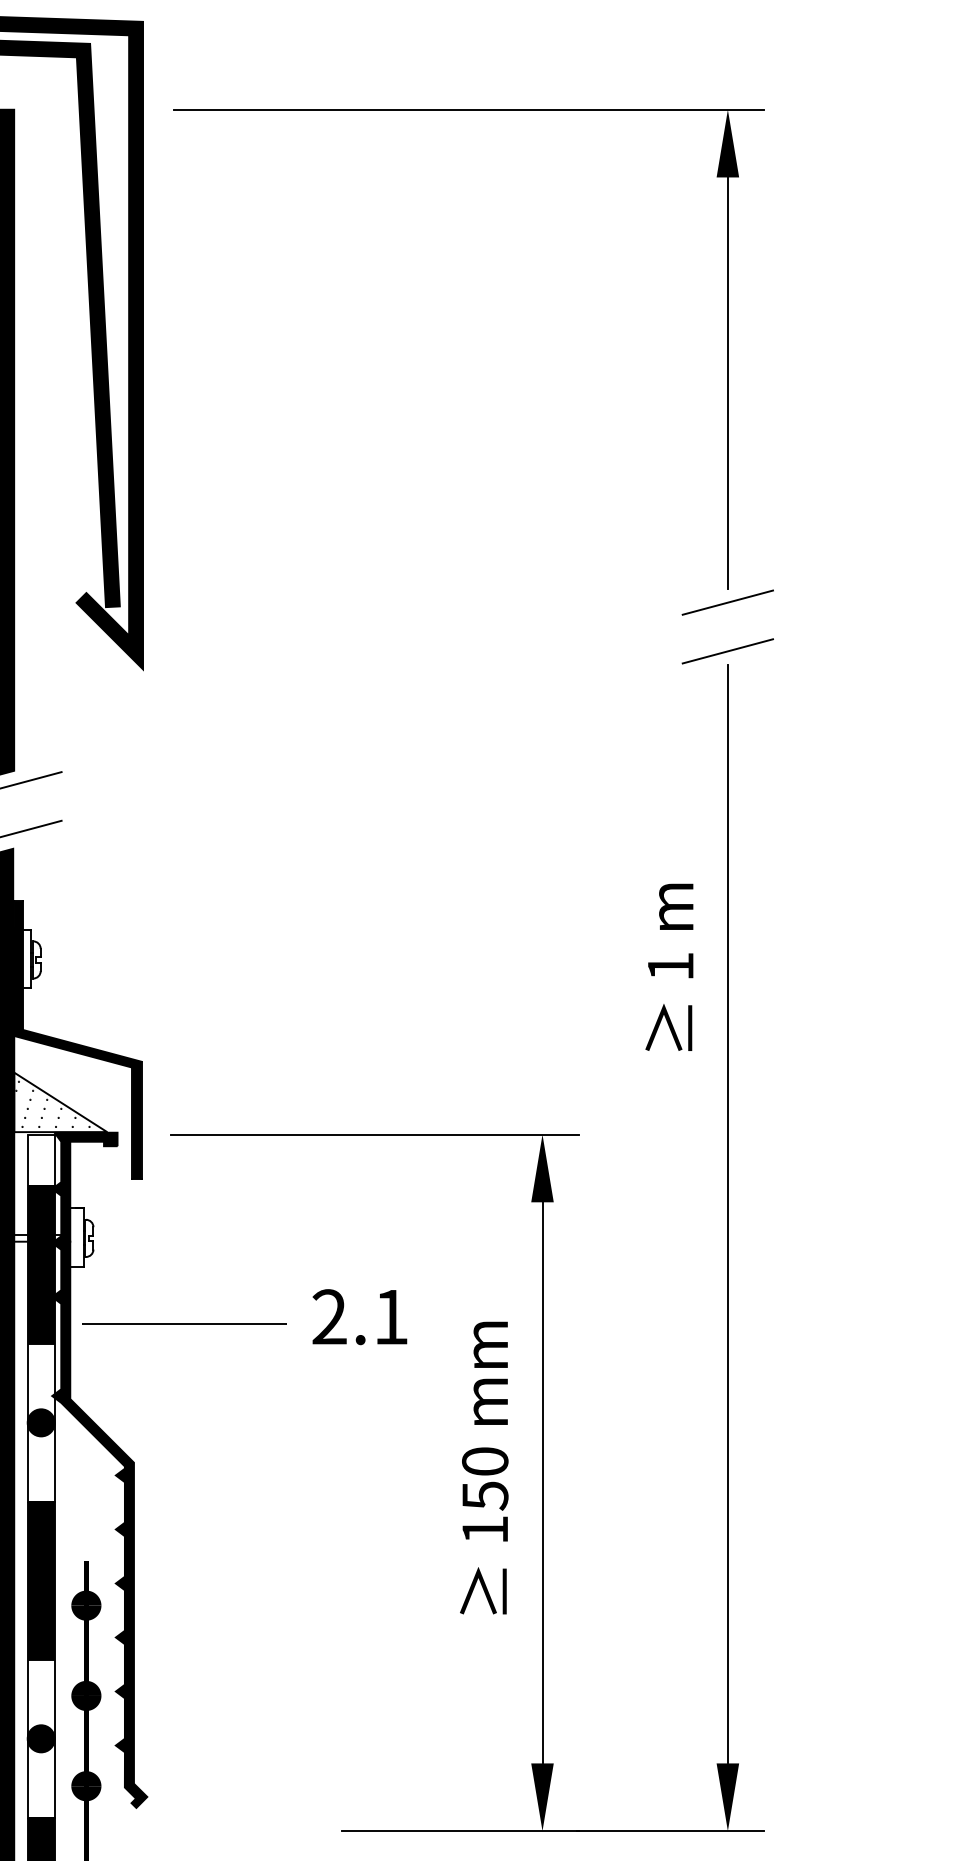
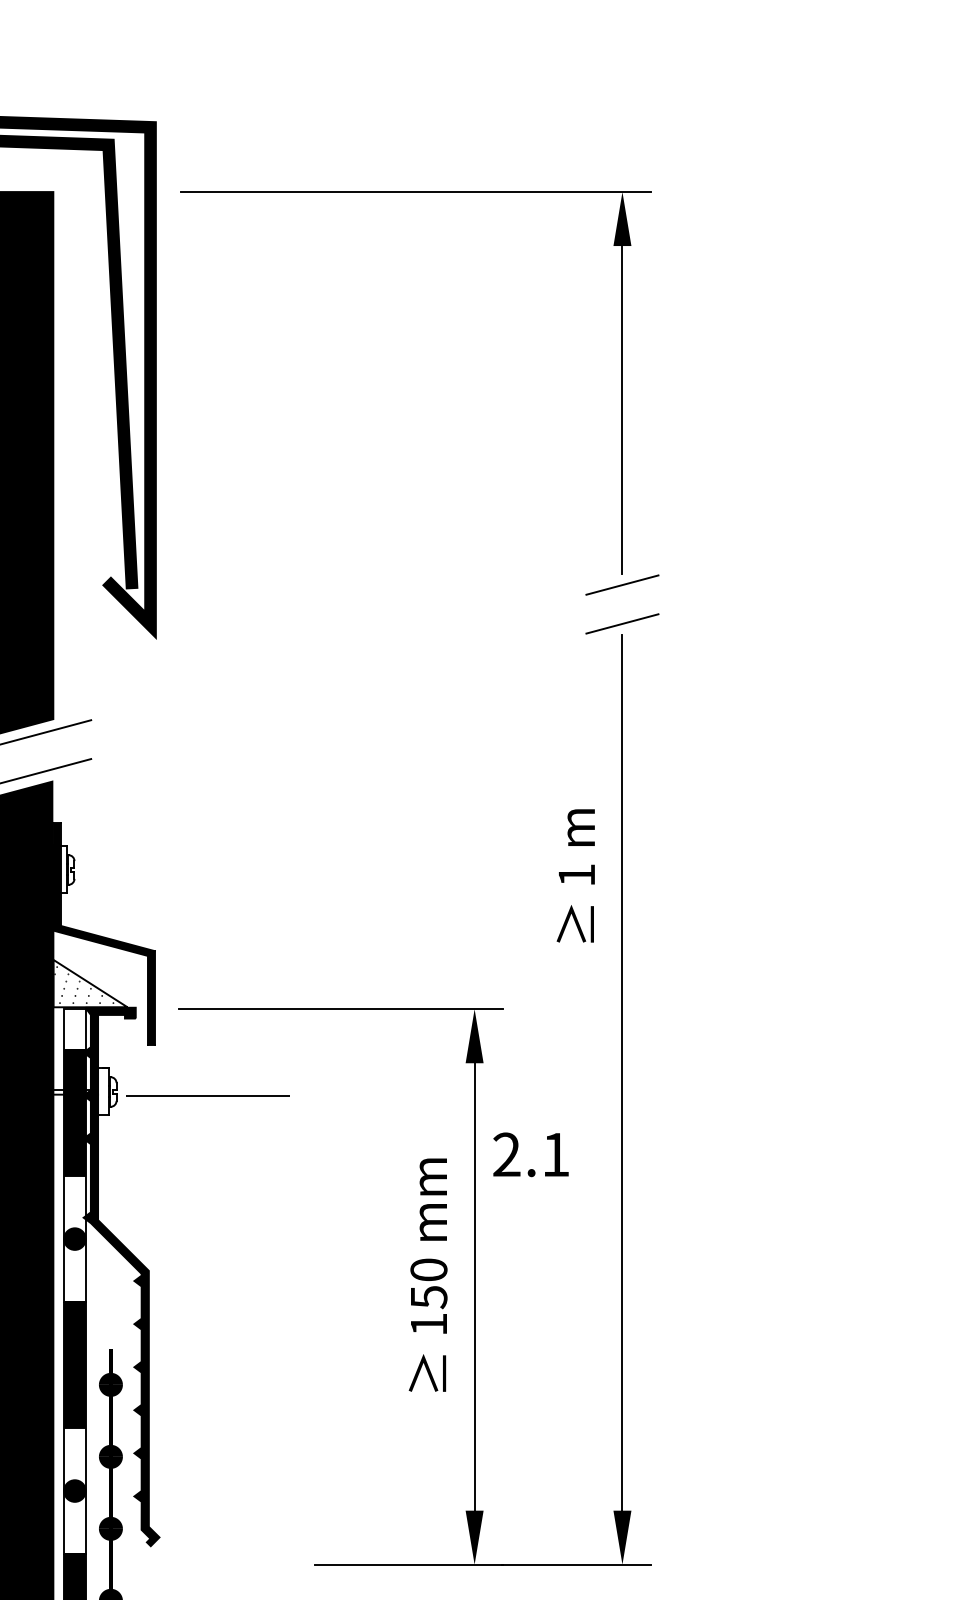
text: (359, 1316) -> (530, 1154), moved
line: (183, 1323) -> (207, 1095), moved

